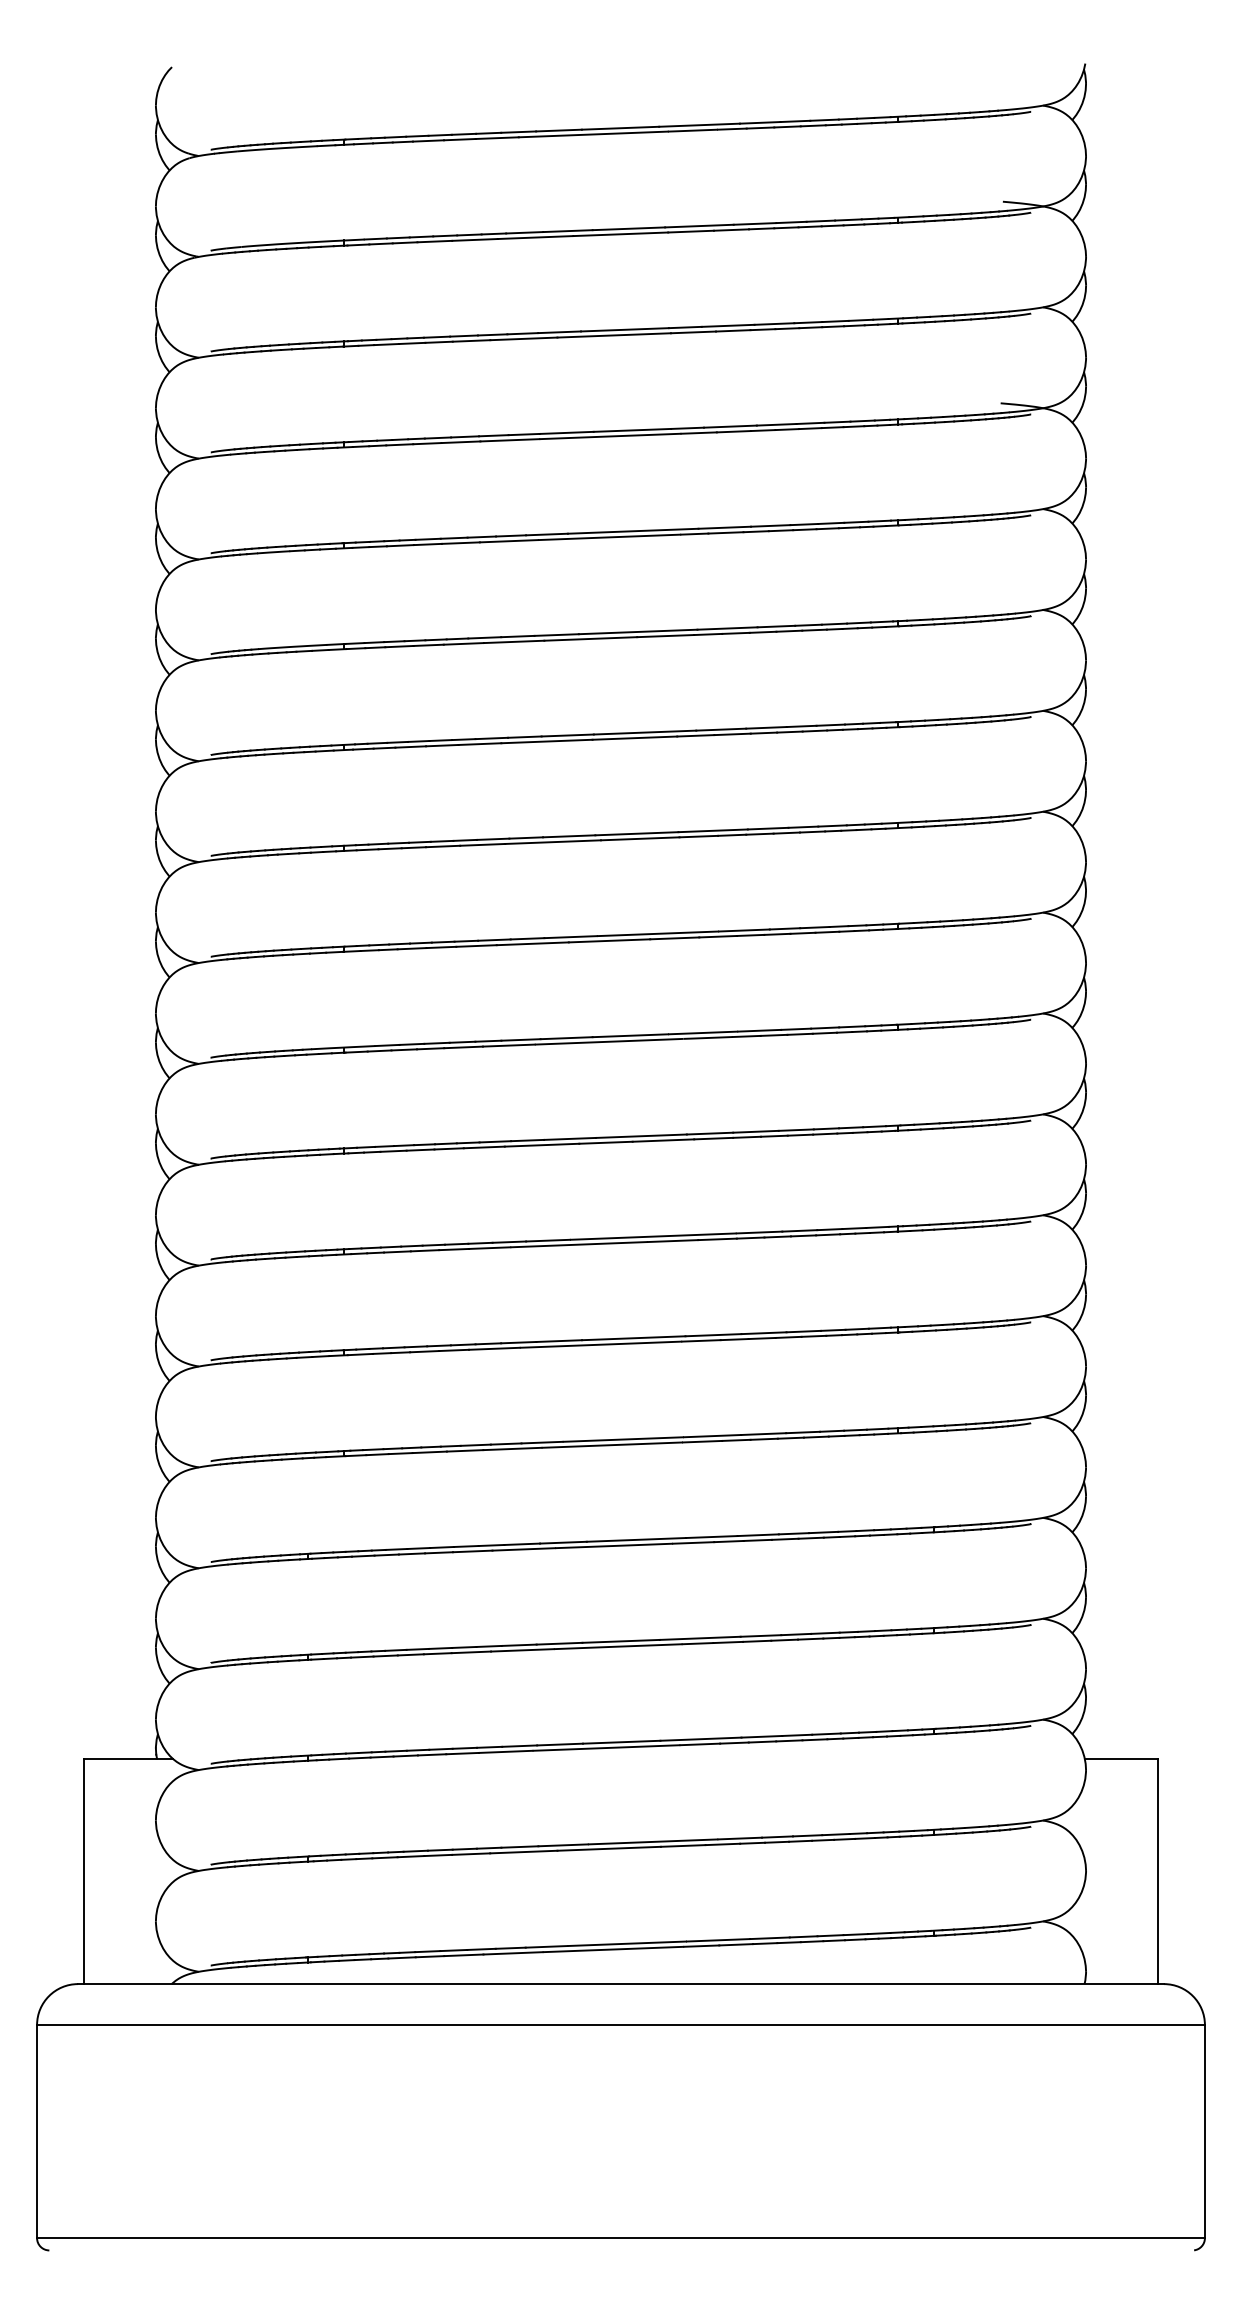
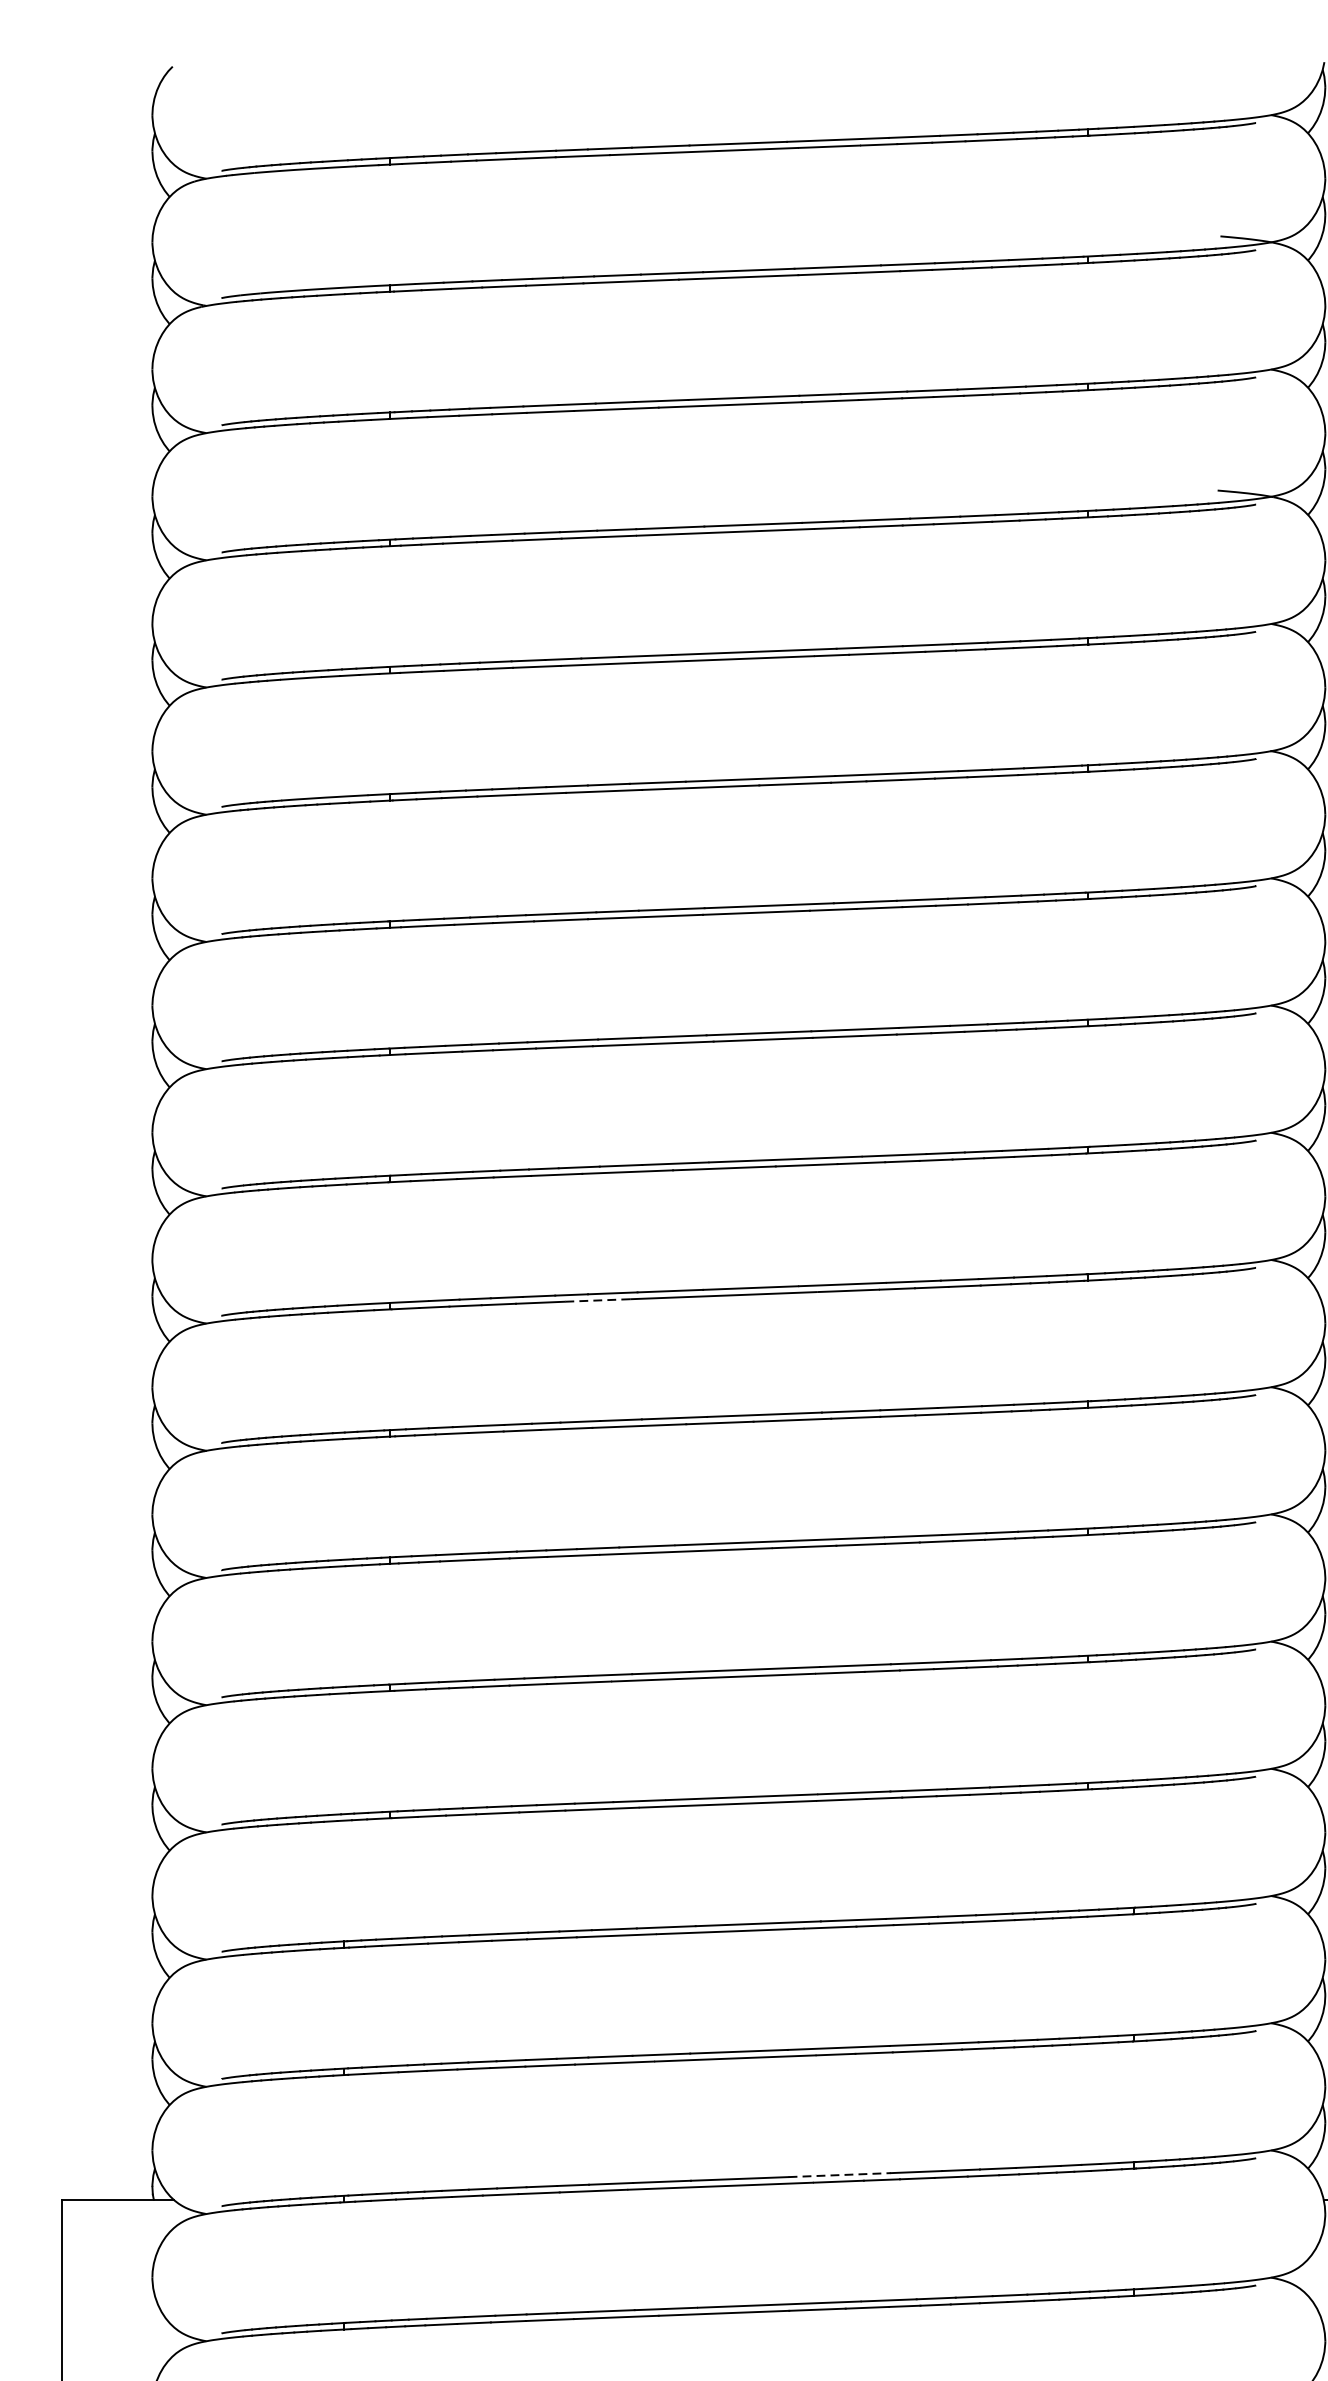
line: (508, 1045) -> (597, 1300), solid -> dashed
line: (700, 1739) -> (839, 2175), solid -> dashed

